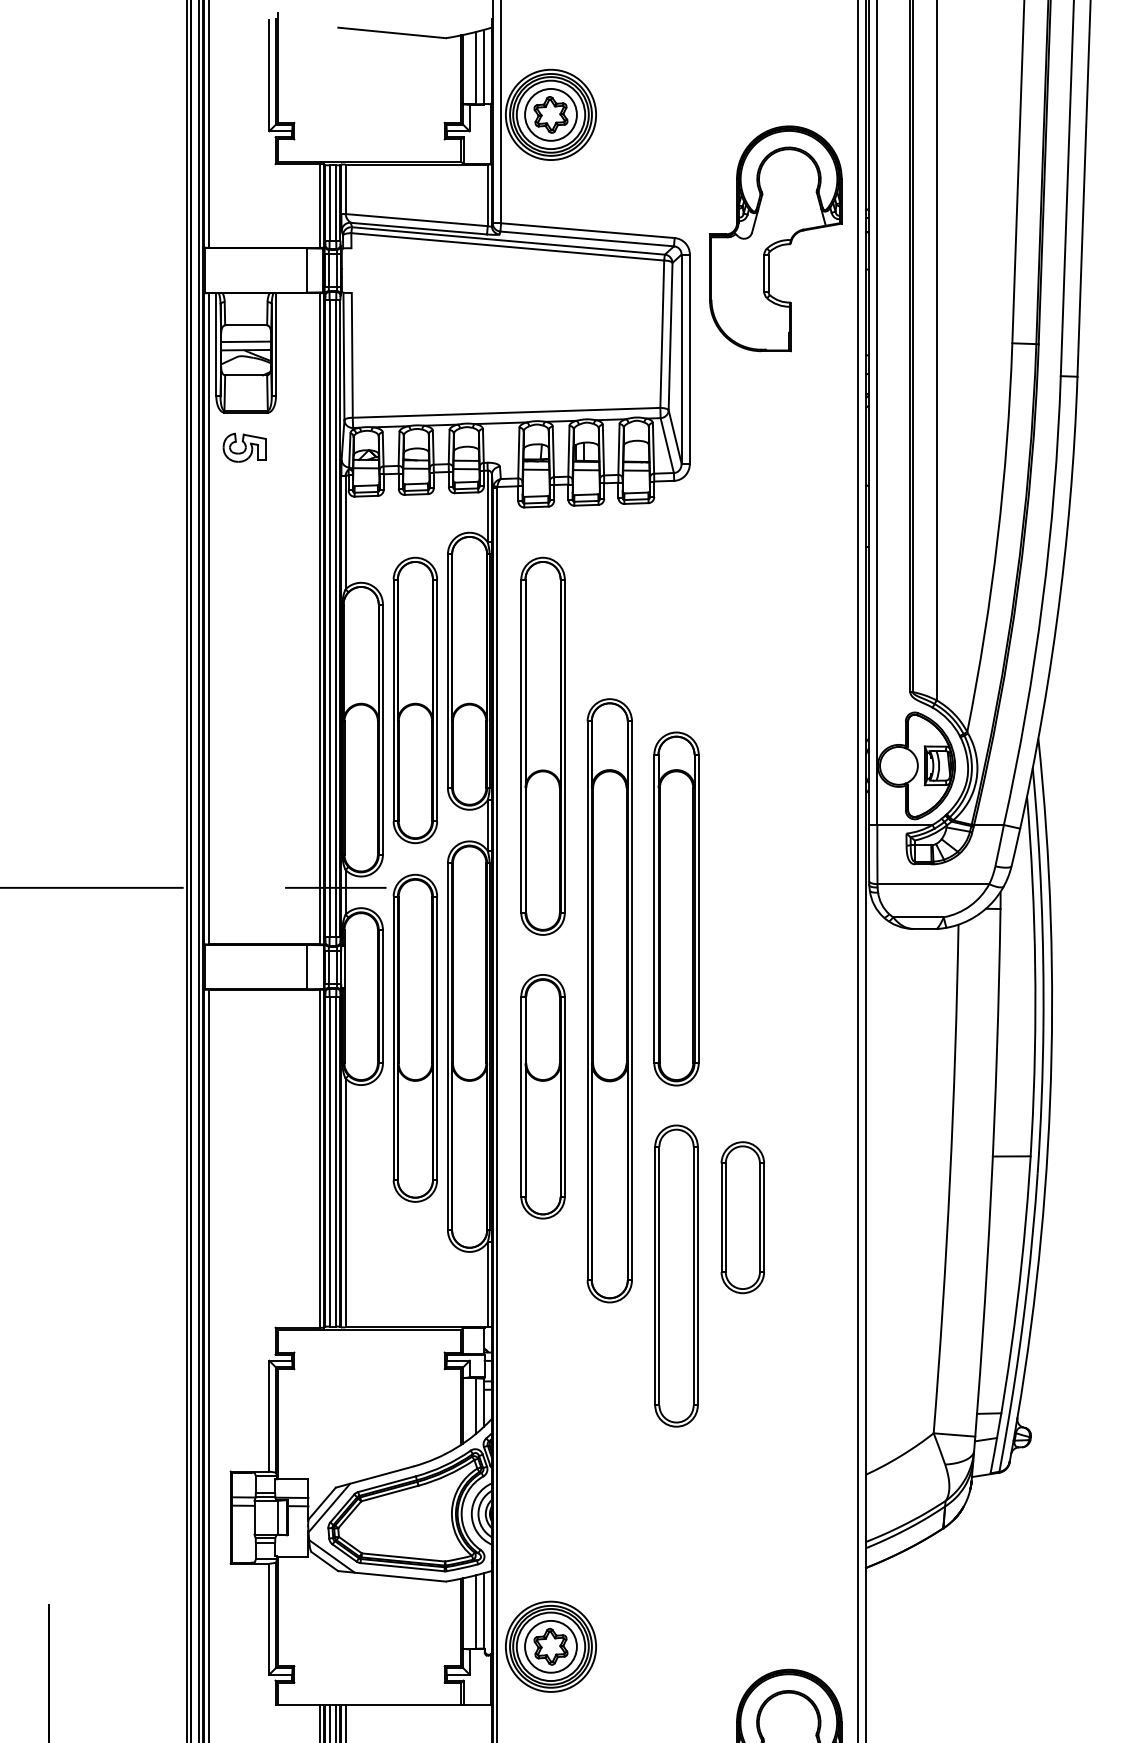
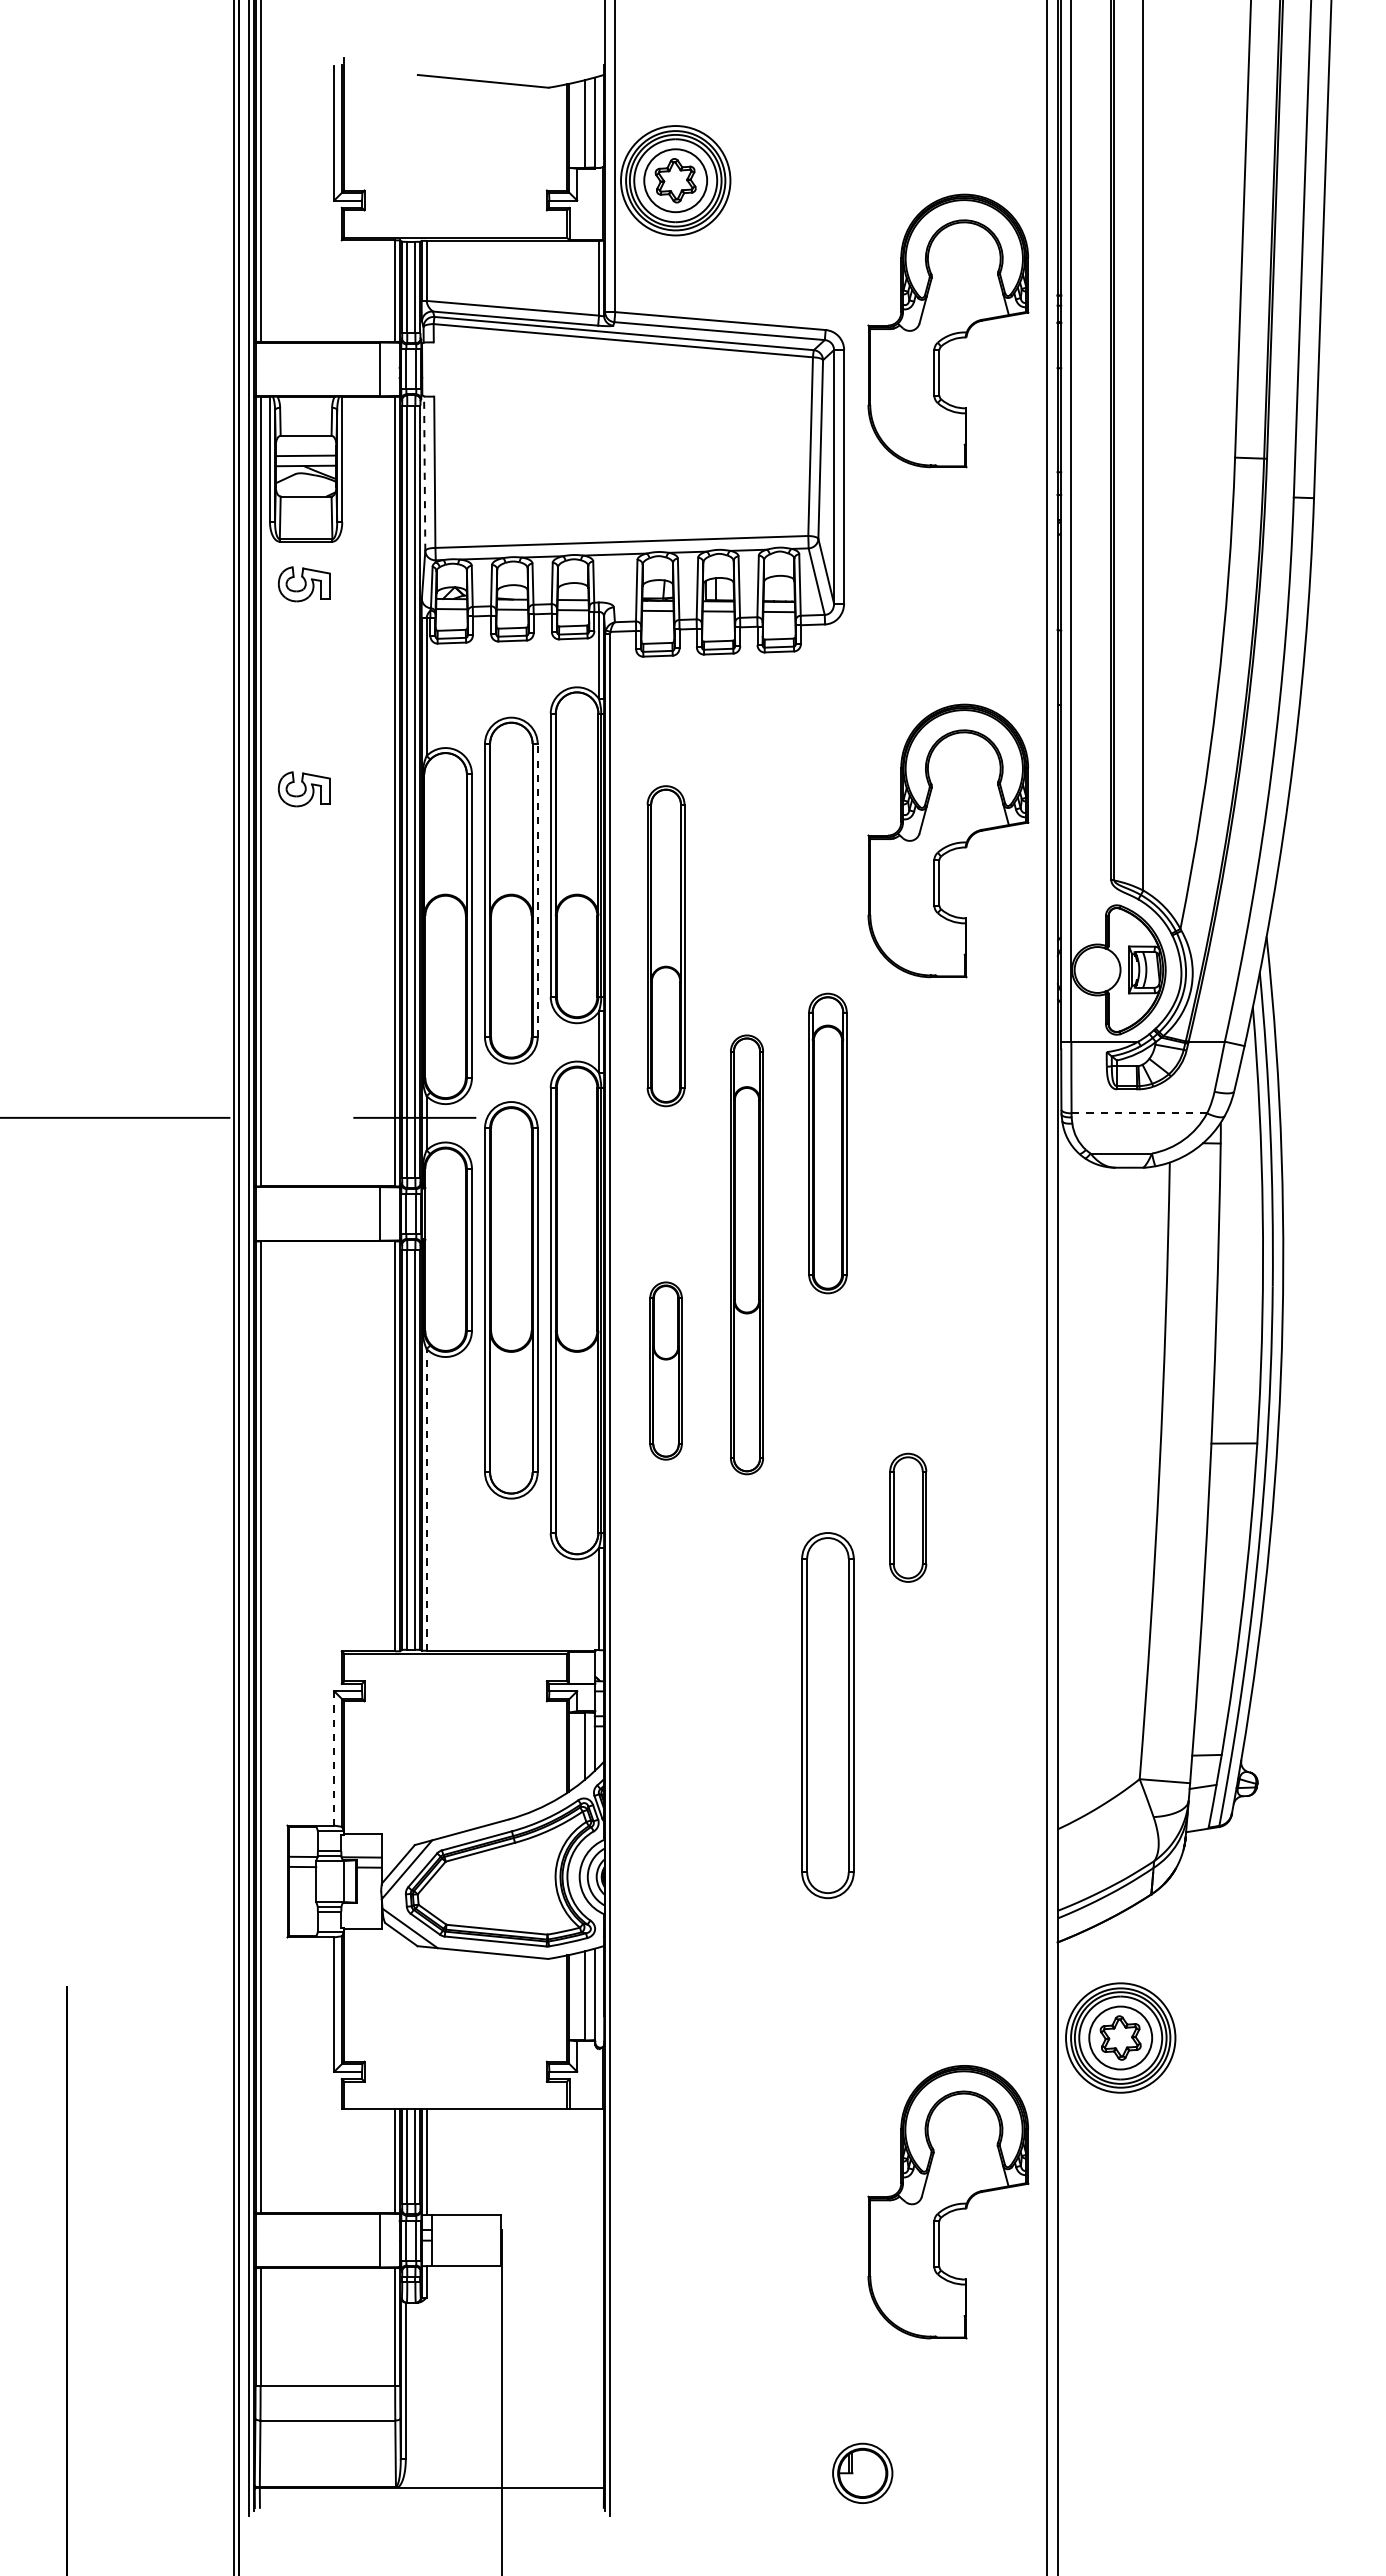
line: (343, 356) -> (424, 473), solid -> dashed
part: (244, 617) -> (304, 789), added
part: (775, 659) -> (948, 840), added
line: (436, 700) -> (537, 890), solid -> dashed
part: (542, 745) -> (665, 945), size x0.7
line: (933, 884) -> (1139, 1113), solid -> dashed
part: (676, 908) -> (827, 1143), size x0.7
part: (609, 1000) -> (746, 1254), size x0.6
part: (542, 1096) -> (665, 1370), size x0.6
line: (345, 1202) -> (426, 1499), solid -> dashed
part: (742, 1217) -> (907, 1517), size x0.7
part: (676, 1276) -> (827, 1715), moved
line: (269, 1416) -> (334, 1758), solid -> dashed
part: (550, 1646) -> (1120, 2037), moved

